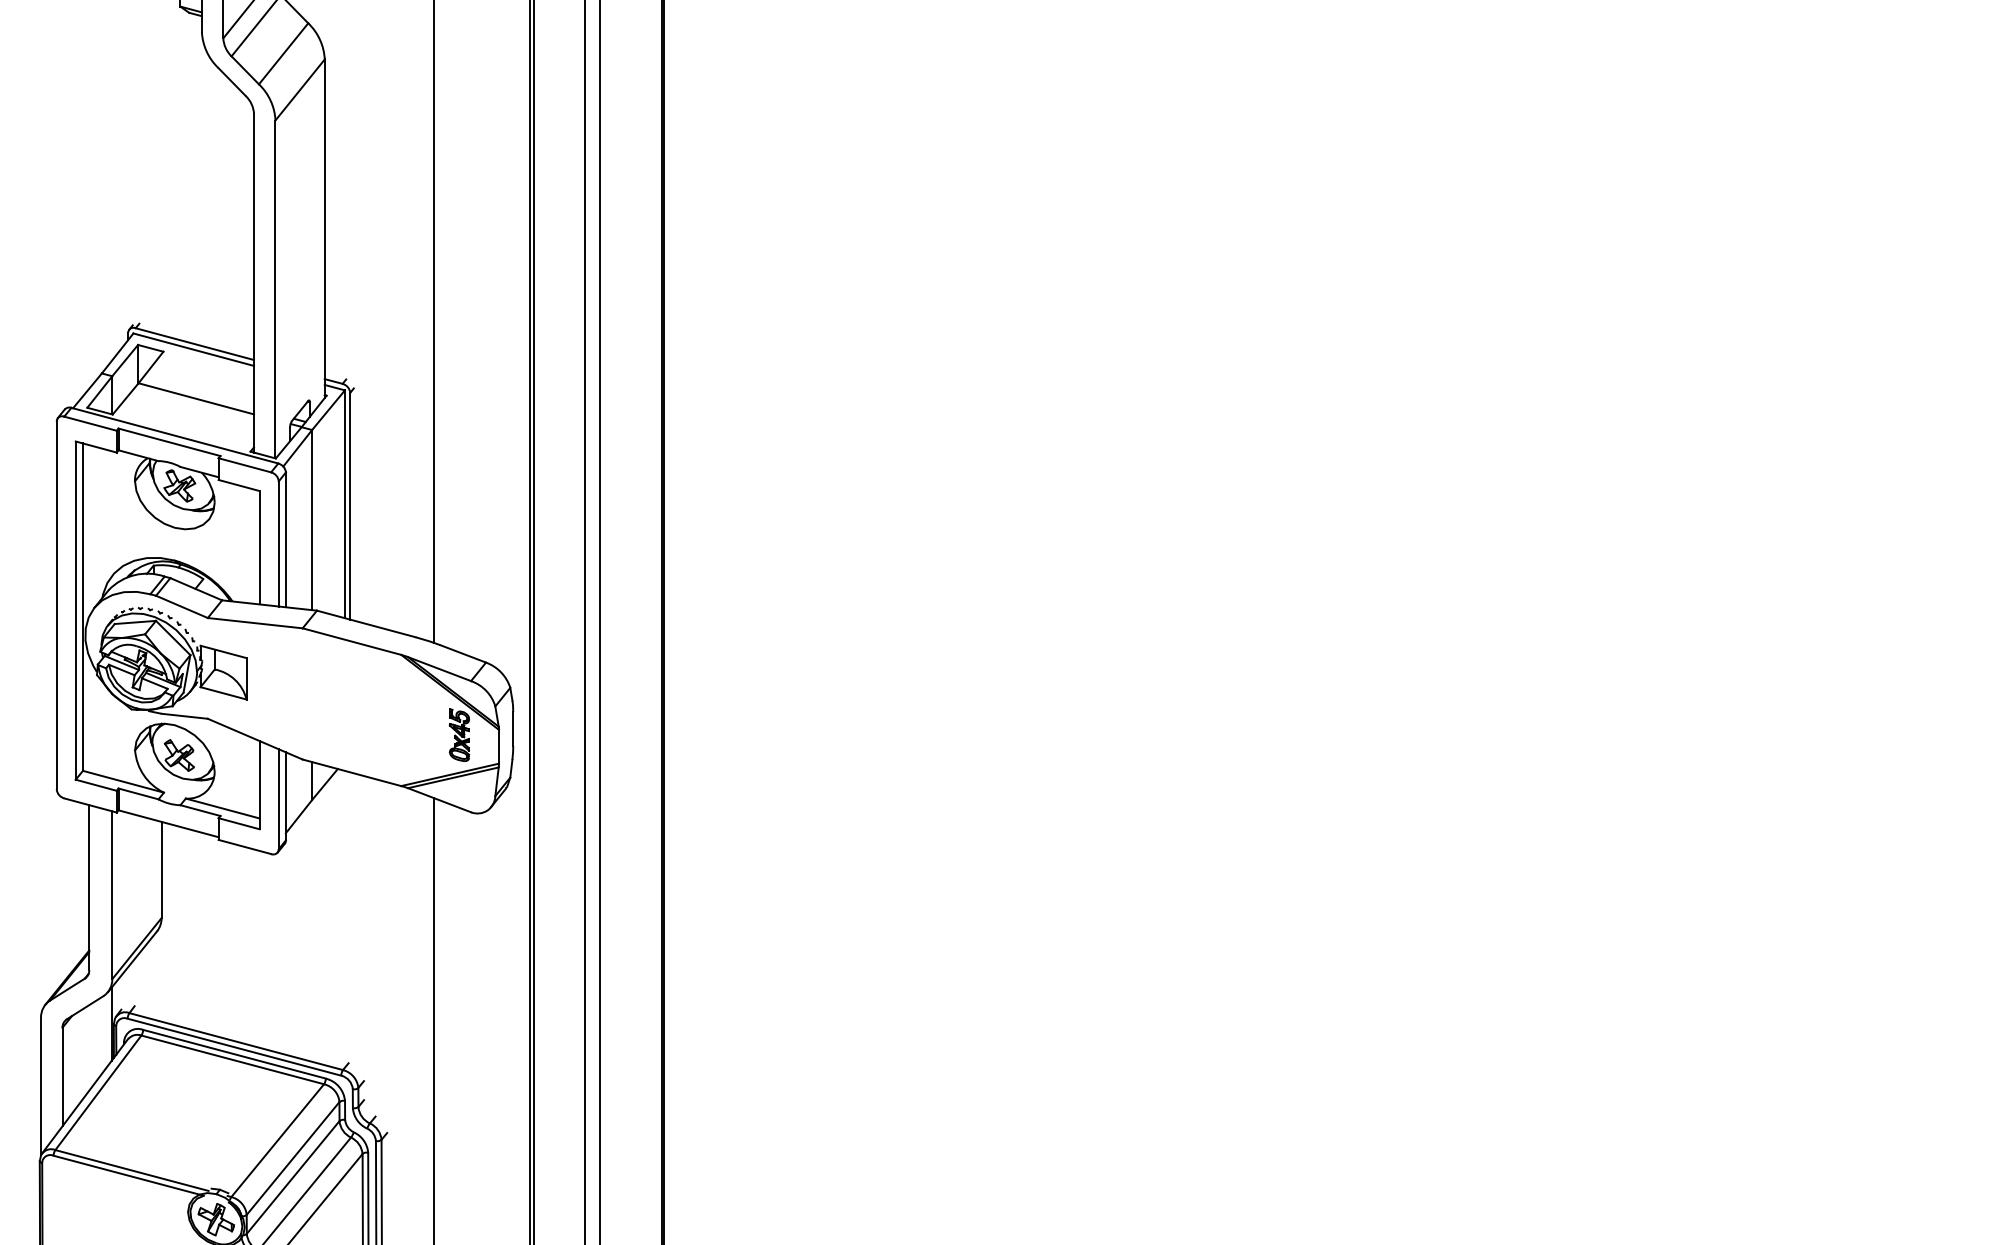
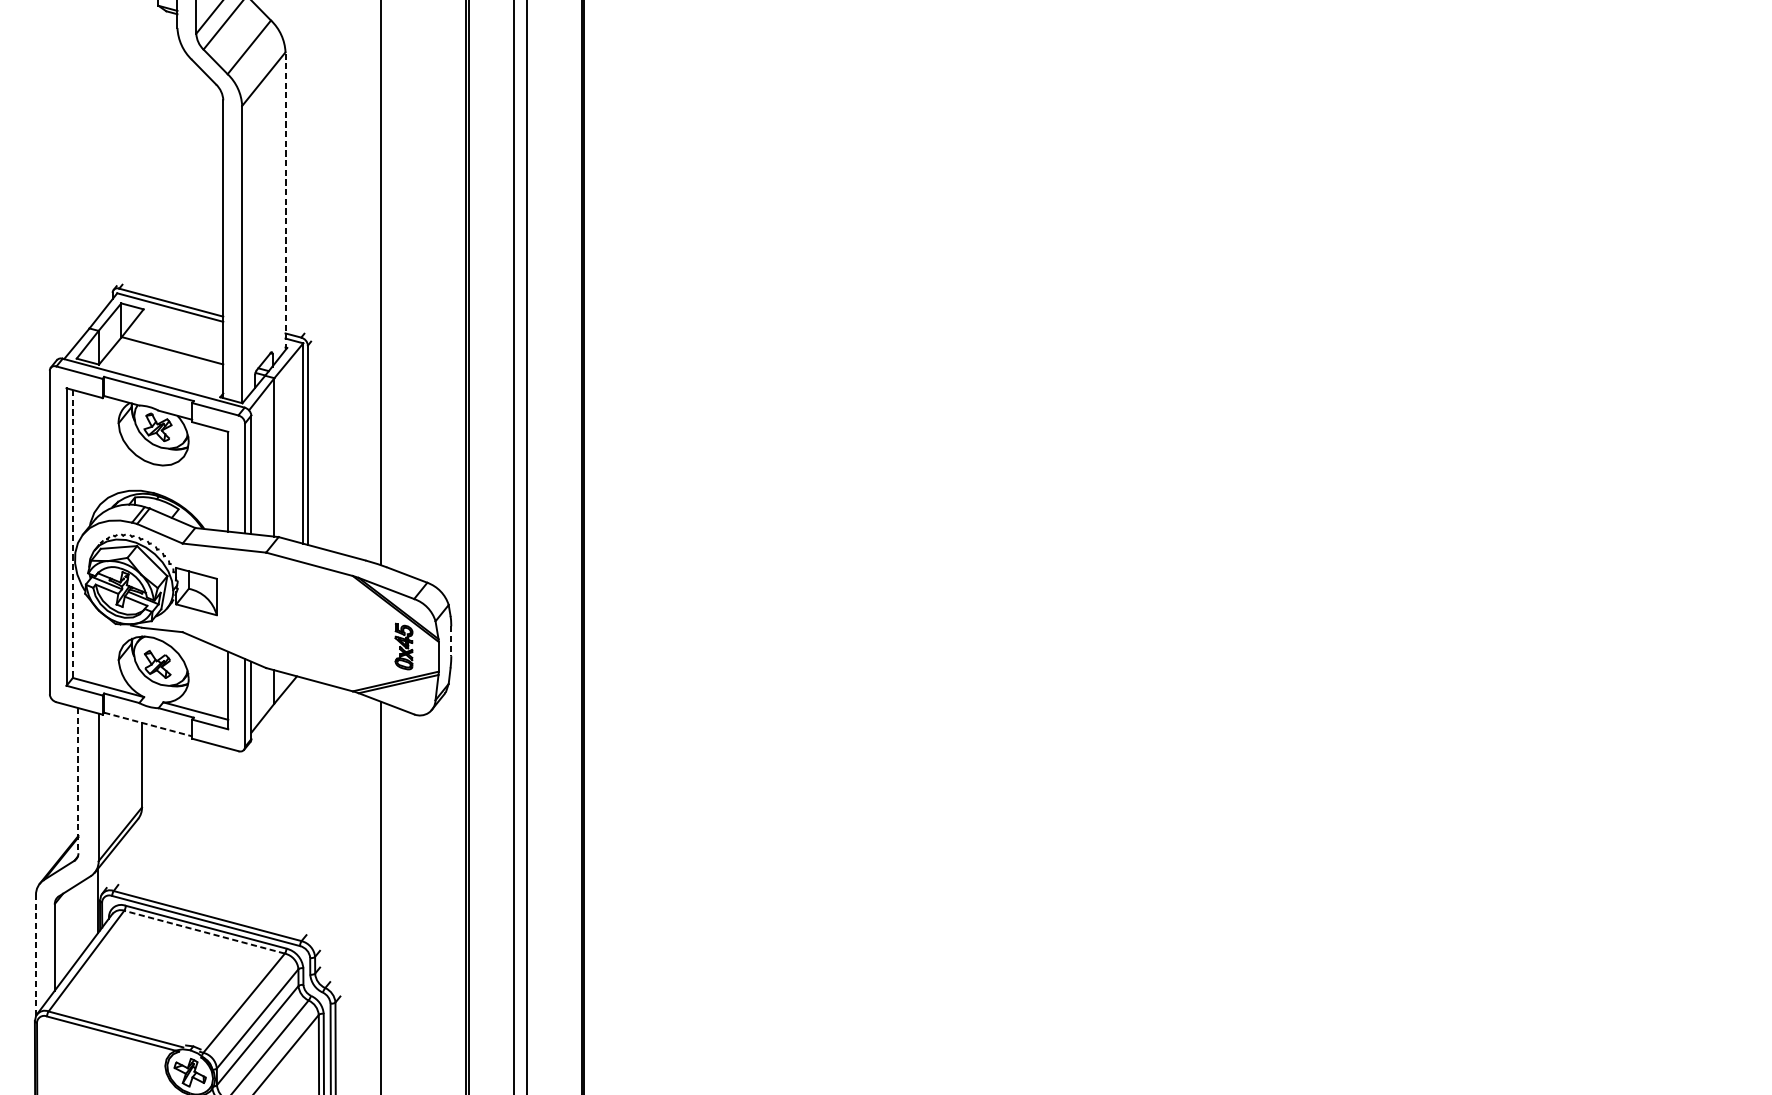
line: (324, 228) -> (285, 200), solid -> dashed
line: (82, 607) -> (72, 534), solid -> dashed
line: (513, 729) -> (451, 641), solid -> dashed
line: (168, 823) -> (148, 724), solid -> dashed
line: (89, 887) -> (78, 780), solid -> dashed
line: (232, 1059) -> (204, 931), solid -> dashed
line: (41, 1086) -> (36, 955), solid -> dashed

